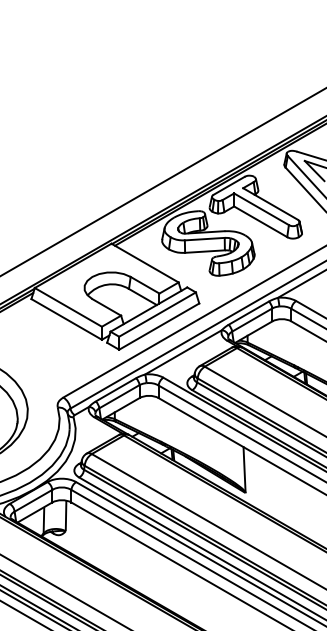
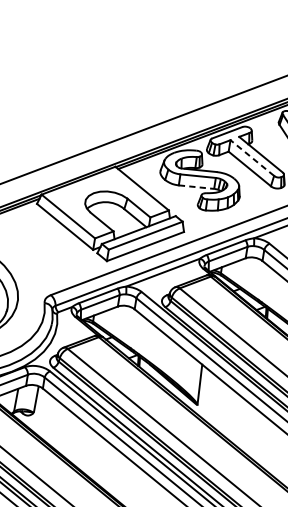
line: (261, 209) -> (252, 158), solid -> dashed
line: (204, 251) -> (196, 186), solid -> dashed

